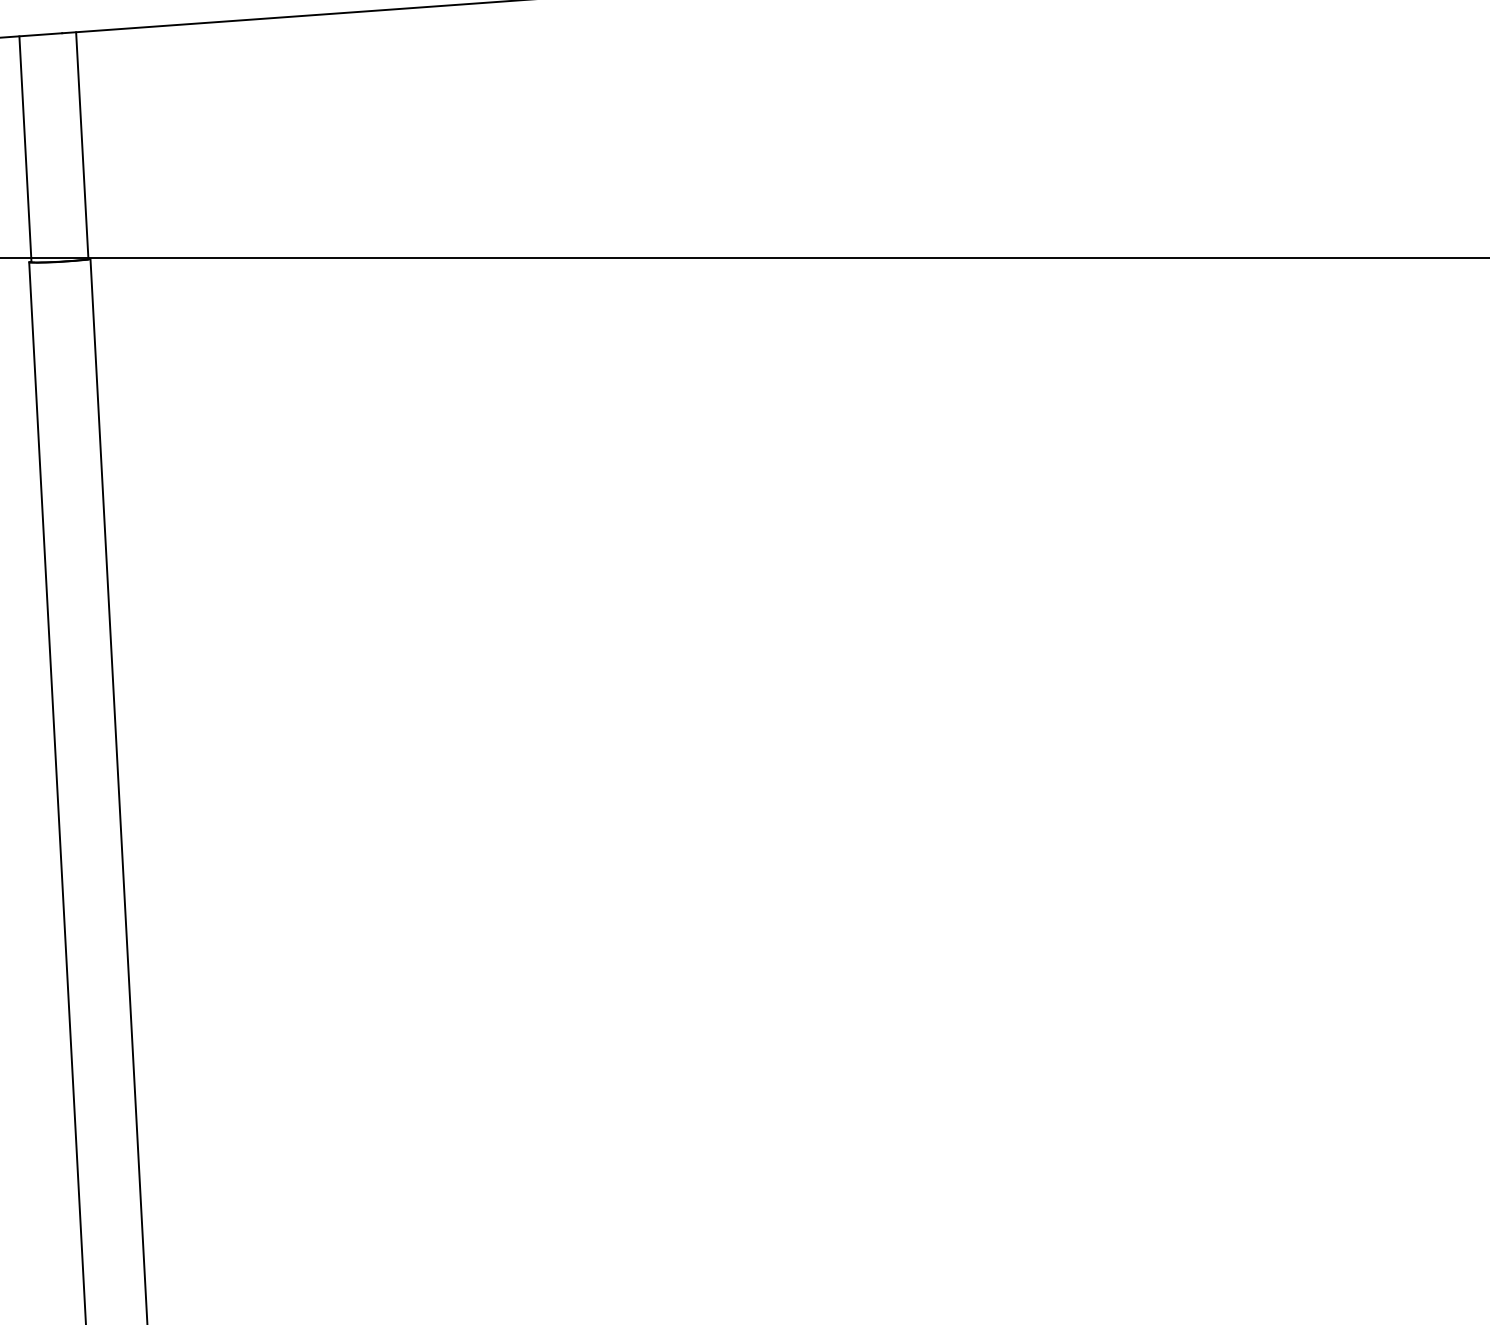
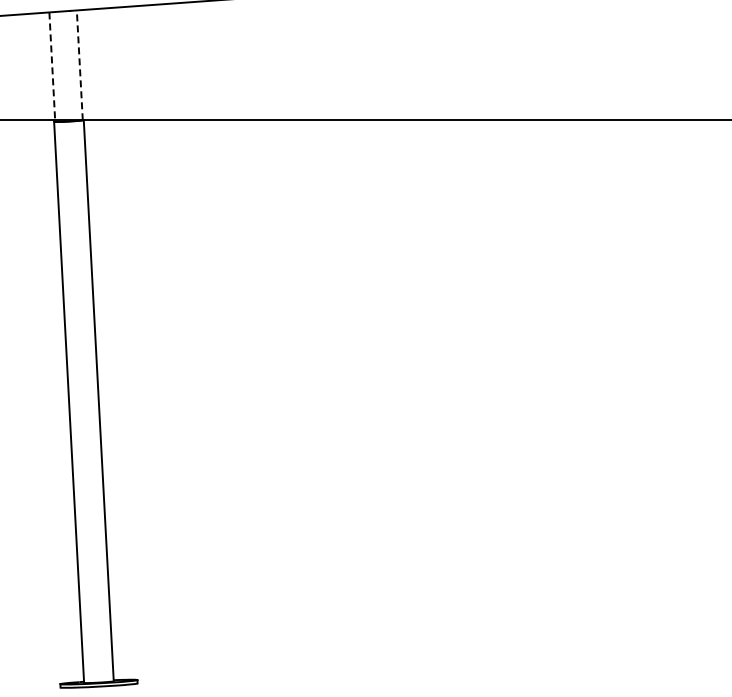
line: (81, 146) -> (79, 65), solid -> dashed
line: (25, 150) -> (52, 67), solid -> dashed

